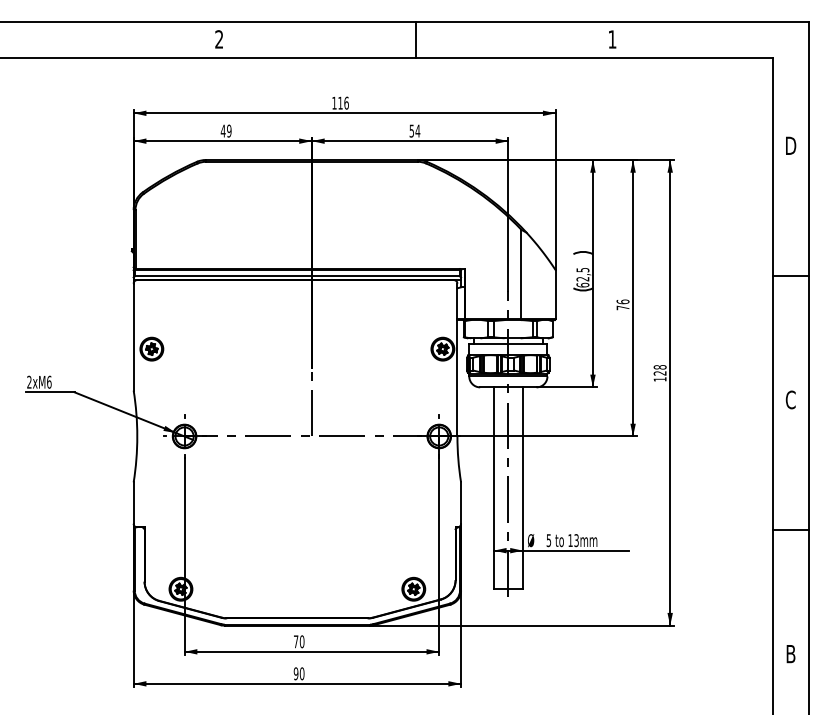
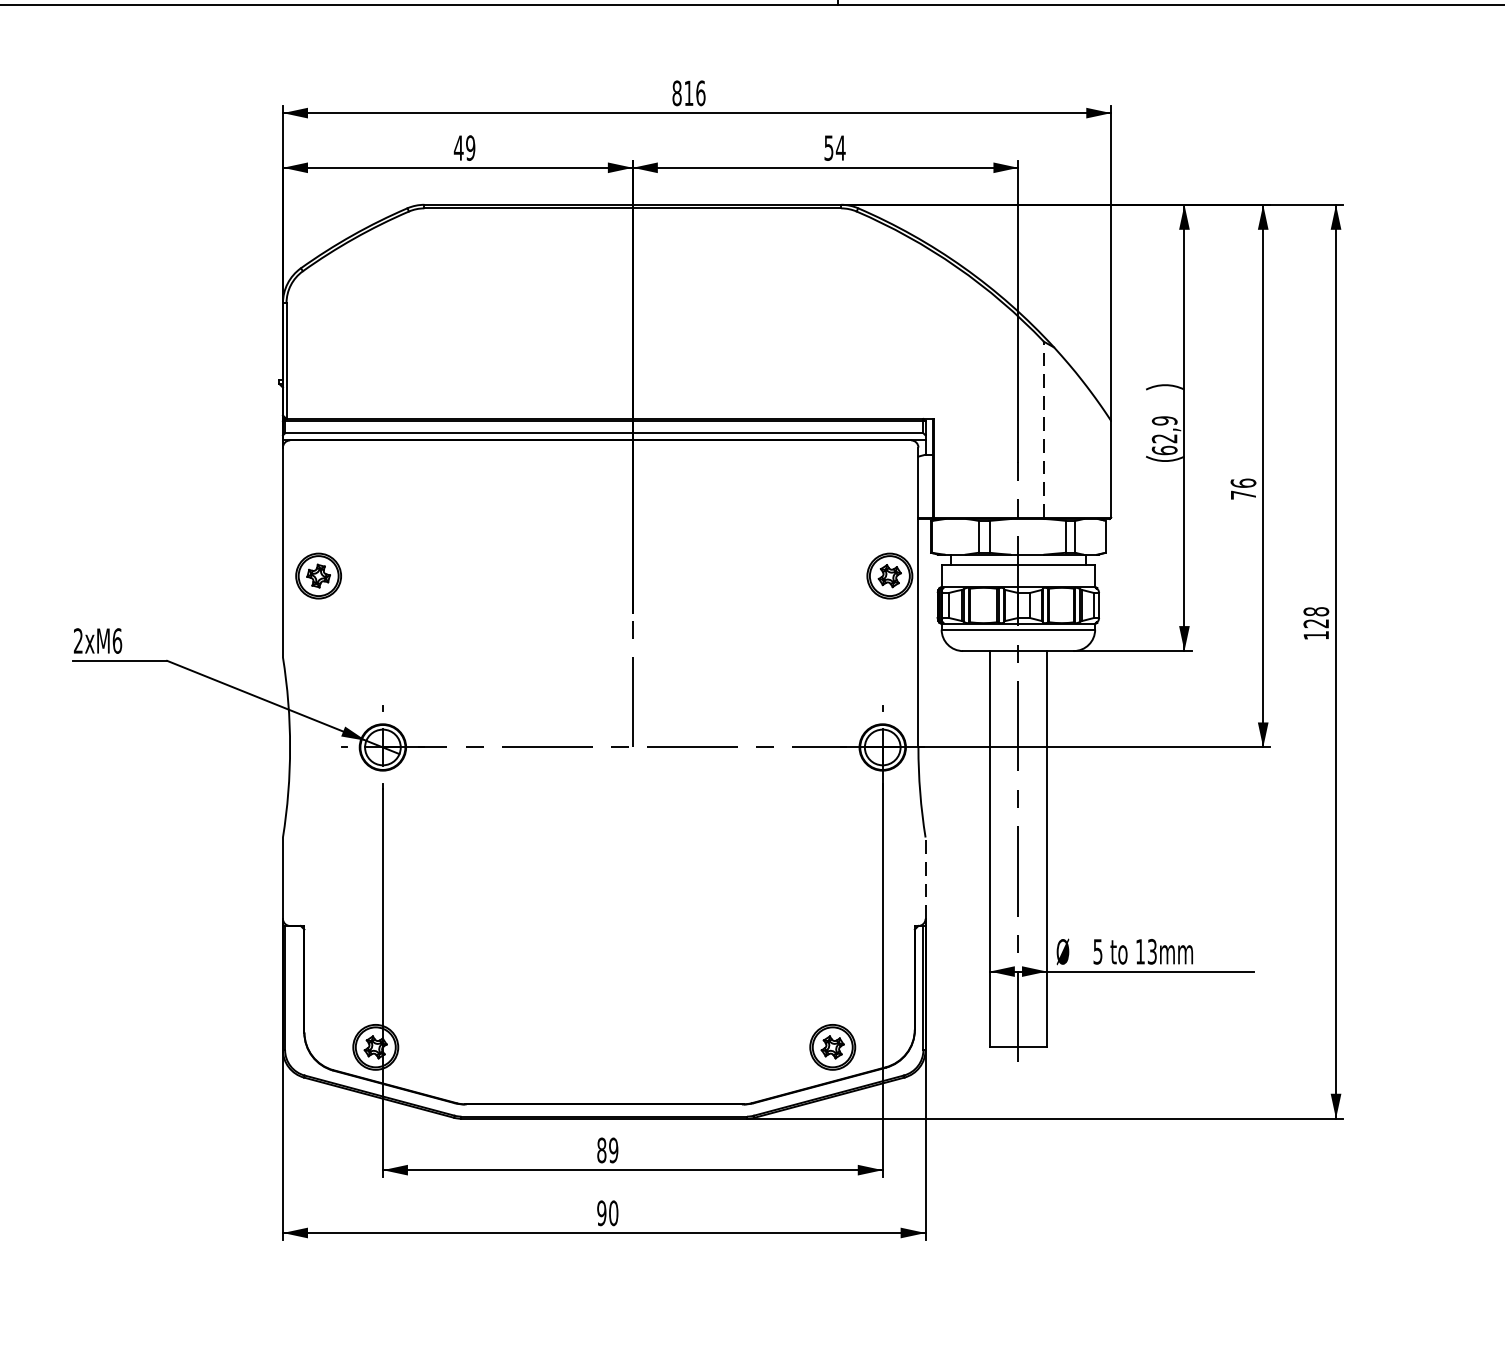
text: (334, 102) -> (677, 91), 116 -> 816
text: (582, 269) -> (1163, 419), 62,5 -> 62,9
line: (521, 274) -> (1044, 429), solid -> dashed
line: (461, 503) -> (926, 879), solid -> dashed
text: (298, 641) -> (606, 1149), 70 -> 89

